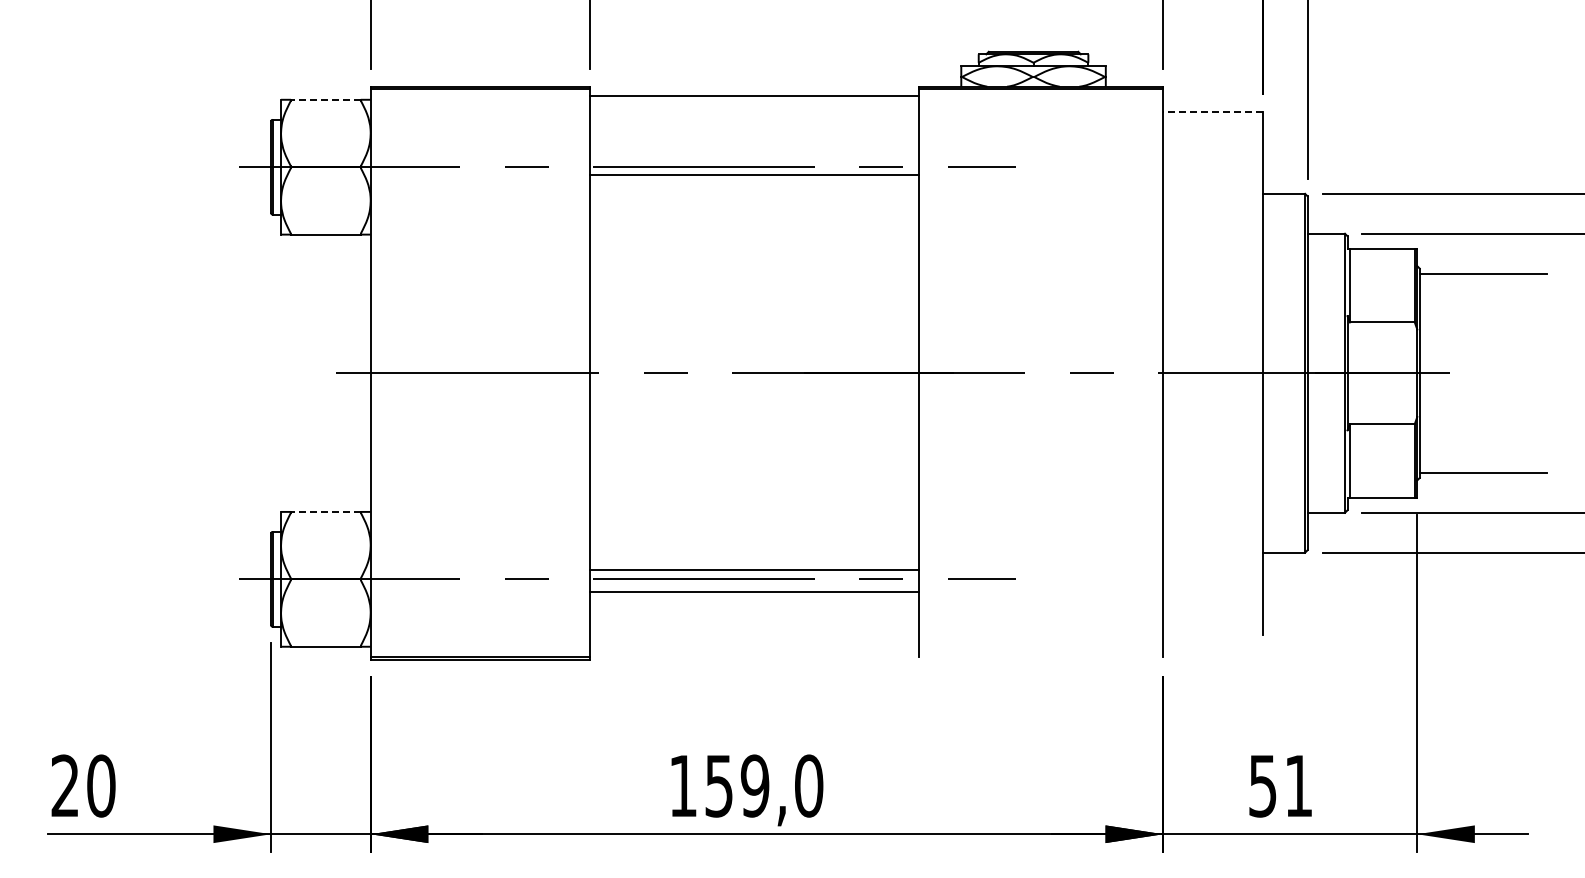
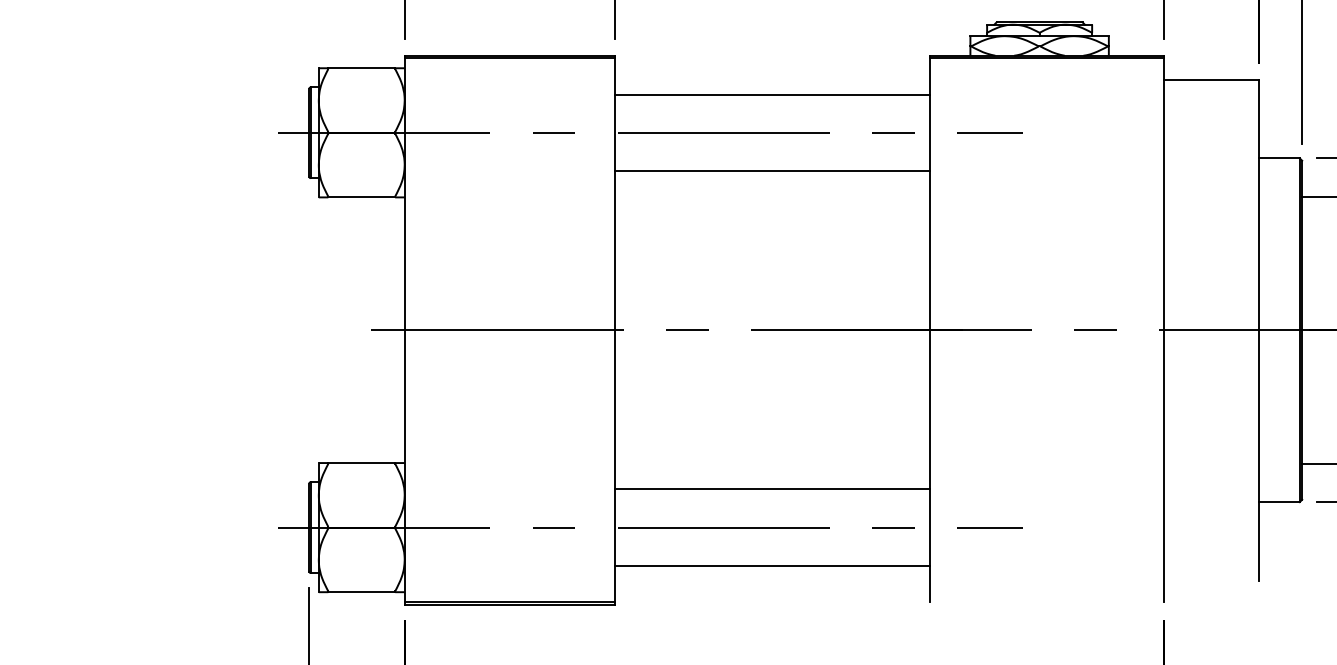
line: (754, 96) -> (772, 94), moved
line: (325, 99) -> (361, 67), dashed -> solid
line: (1212, 111) -> (1211, 79), dashed -> solid
line: (754, 175) -> (772, 171), moved
line: (325, 511) -> (361, 462), dashed -> solid
line: (754, 570) -> (772, 489), moved
line: (754, 592) -> (772, 566), moved

